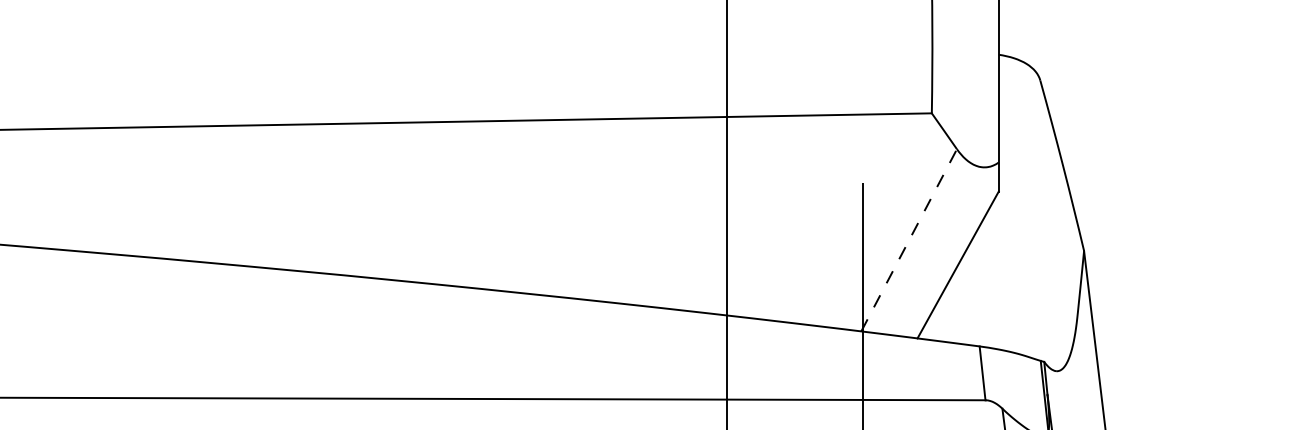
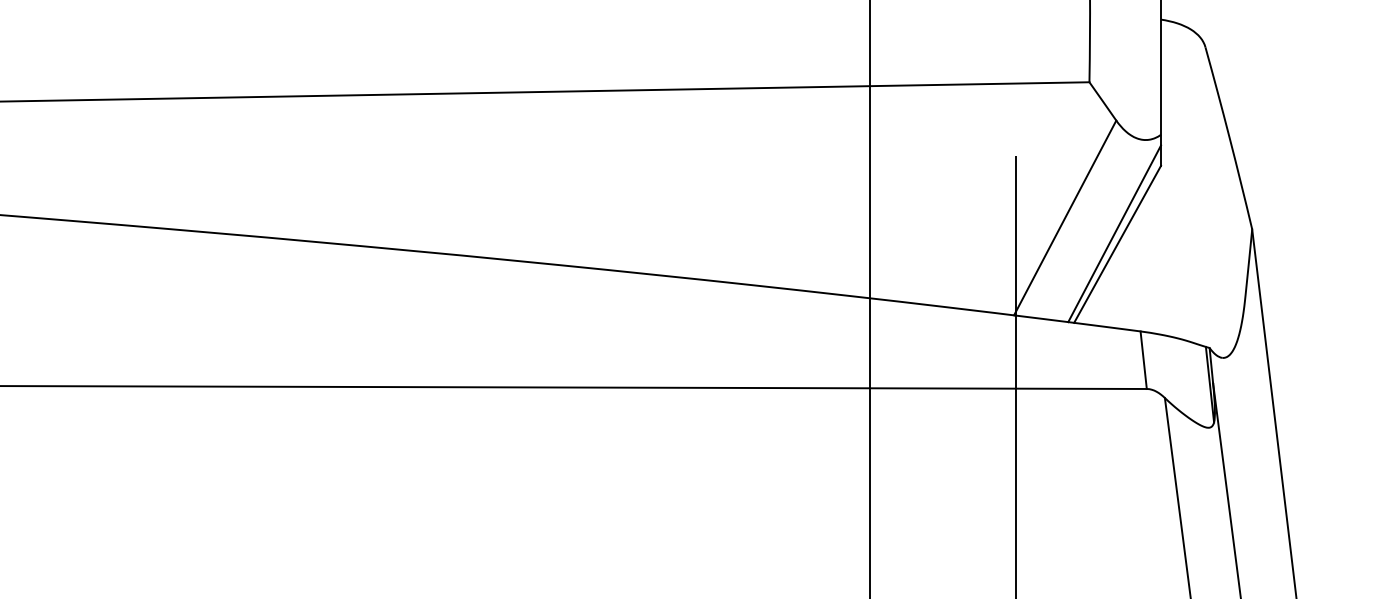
line: (909, 240) -> (1065, 218), dashed -> solid
line: (955, 254) -> (1114, 233), added

